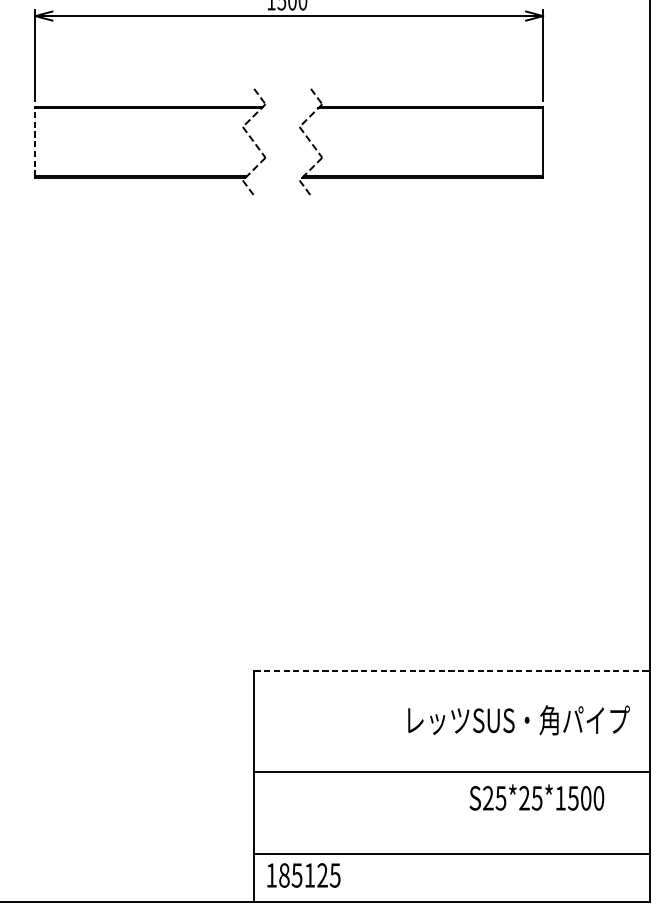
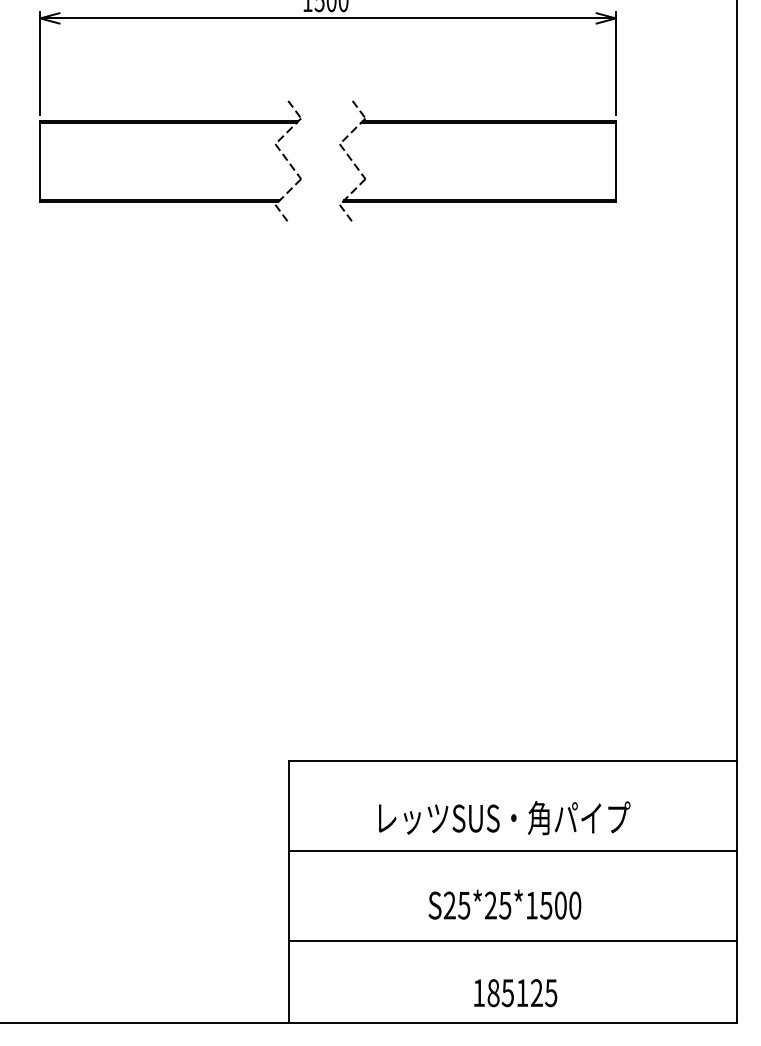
line: (35, 142) -> (40, 161), dashed -> solid
line: (452, 671) -> (513, 761), dashed -> solid
text: (518, 720) -> (504, 818), moved
line: (451, 771) -> (512, 851), moved
text: (536, 797) -> (504, 904), moved
line: (451, 853) -> (512, 941), moved
text: (303, 875) -> (515, 993), moved

